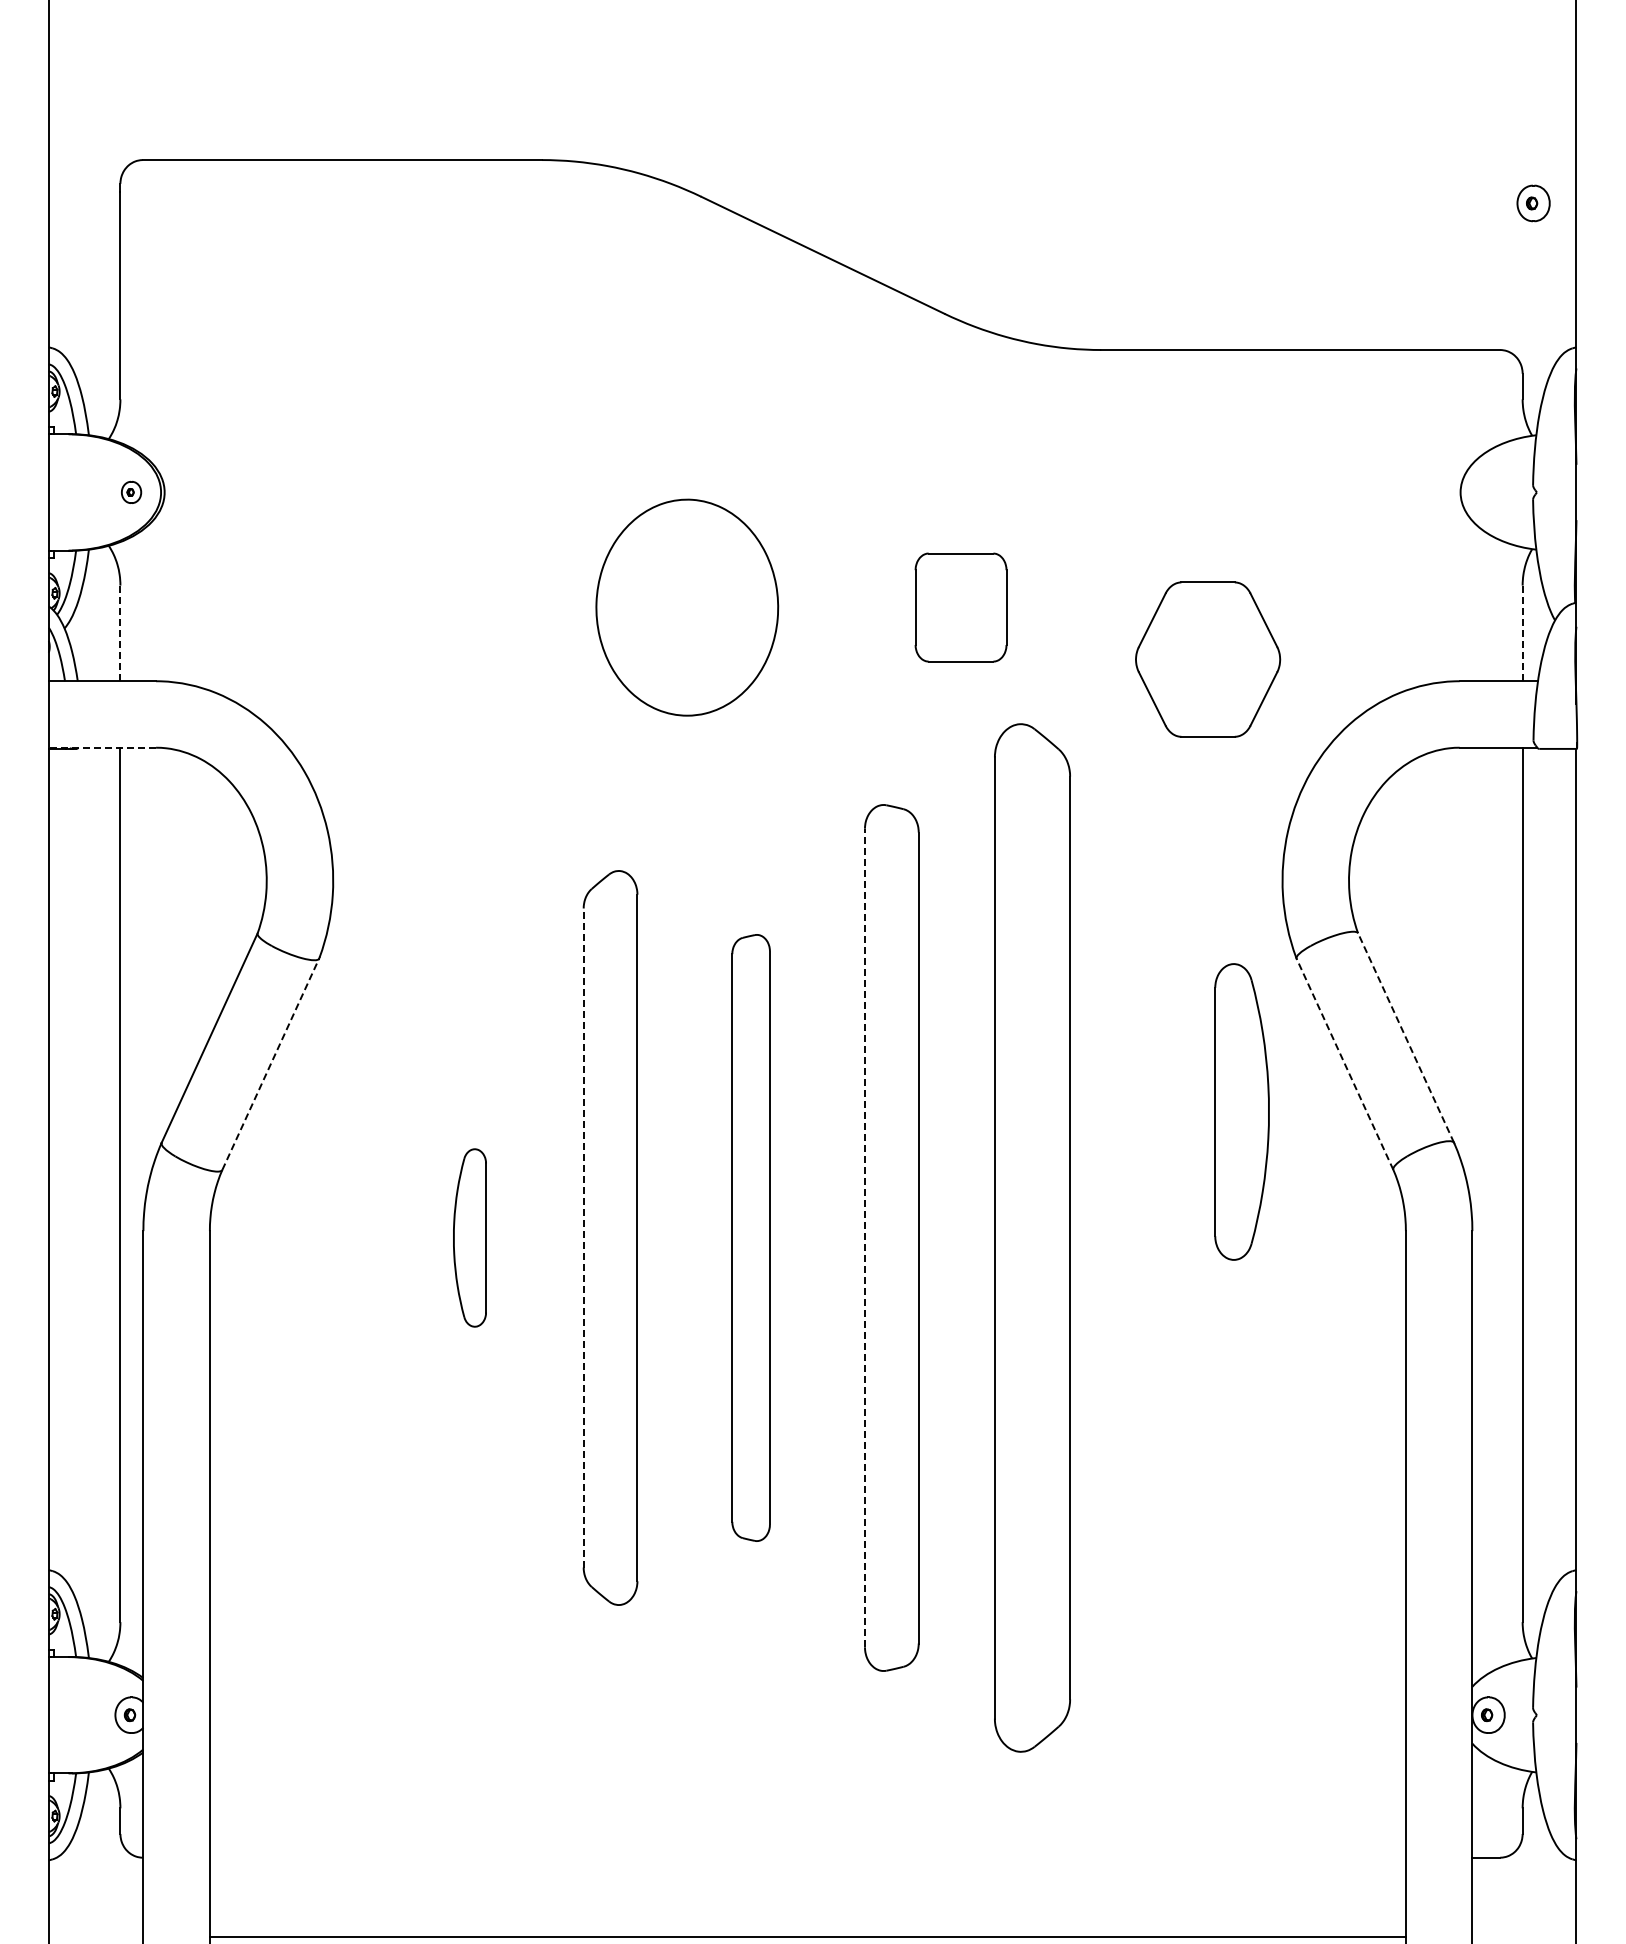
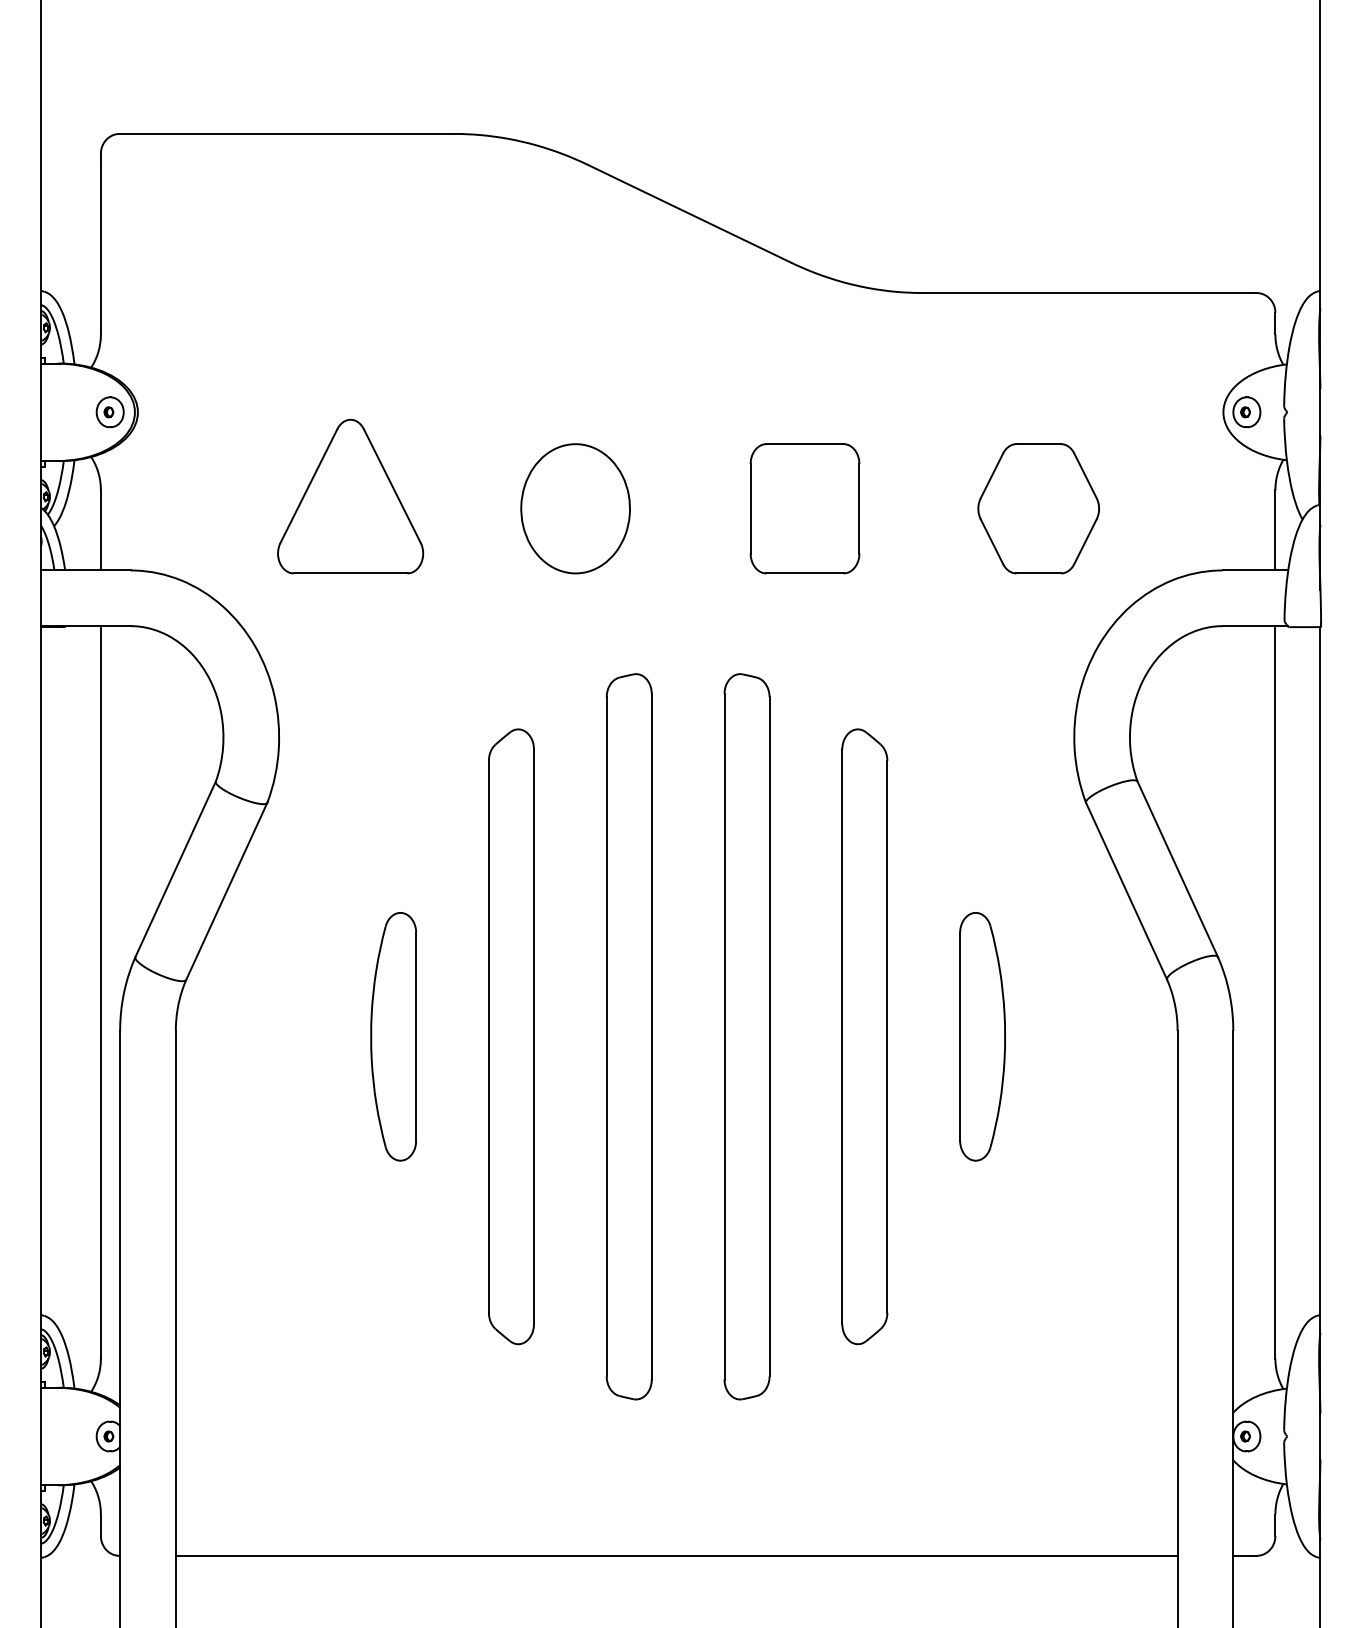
part: (1533, 203) -> (1246, 412), moved
part: (131, 492) -> (110, 412), size x1.67
part: (418, 592) -> (350, 496), added
part: (686, 607) -> (575, 508), size x0.71
part: (960, 607) -> (804, 508), size x1.43
line: (120, 633) -> (100, 530), dashed -> solid
line: (1522, 633) -> (1275, 530), dashed -> solid
part: (1208, 659) -> (1039, 508), moved
line: (102, 747) -> (85, 625), dashed -> solid
line: (1405, 1037) -> (1177, 868), dashed -> solid
line: (270, 1063) -> (226, 890), dashed -> solid
line: (1344, 1063) -> (1126, 890), dashed -> solid
part: (1241, 1111) -> (982, 1036), moved
part: (469, 1237) -> (393, 1036), size x1.67
part: (750, 1237) -> (628, 1036), size x1.43
line: (864, 1237) -> (724, 1036), dashed -> solid
part: (1032, 1237) -> (864, 1036), size x0.71
line: (583, 1238) -> (488, 1037), dashed -> solid
line: (807, 1936) -> (676, 1555), moved

